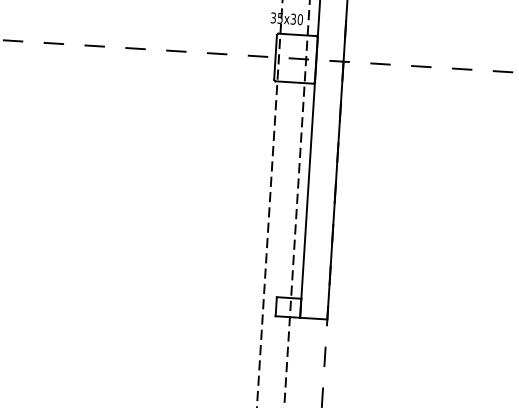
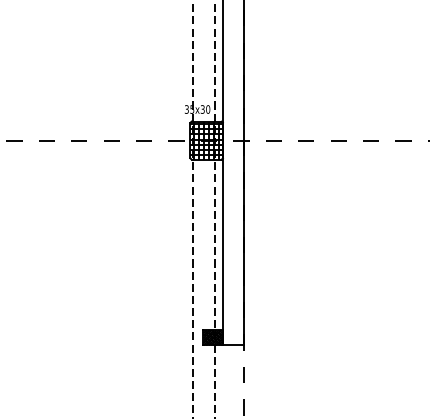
hatch: (295, 58) -> (206, 140), added
hatch: (287, 307) -> (212, 337), added

